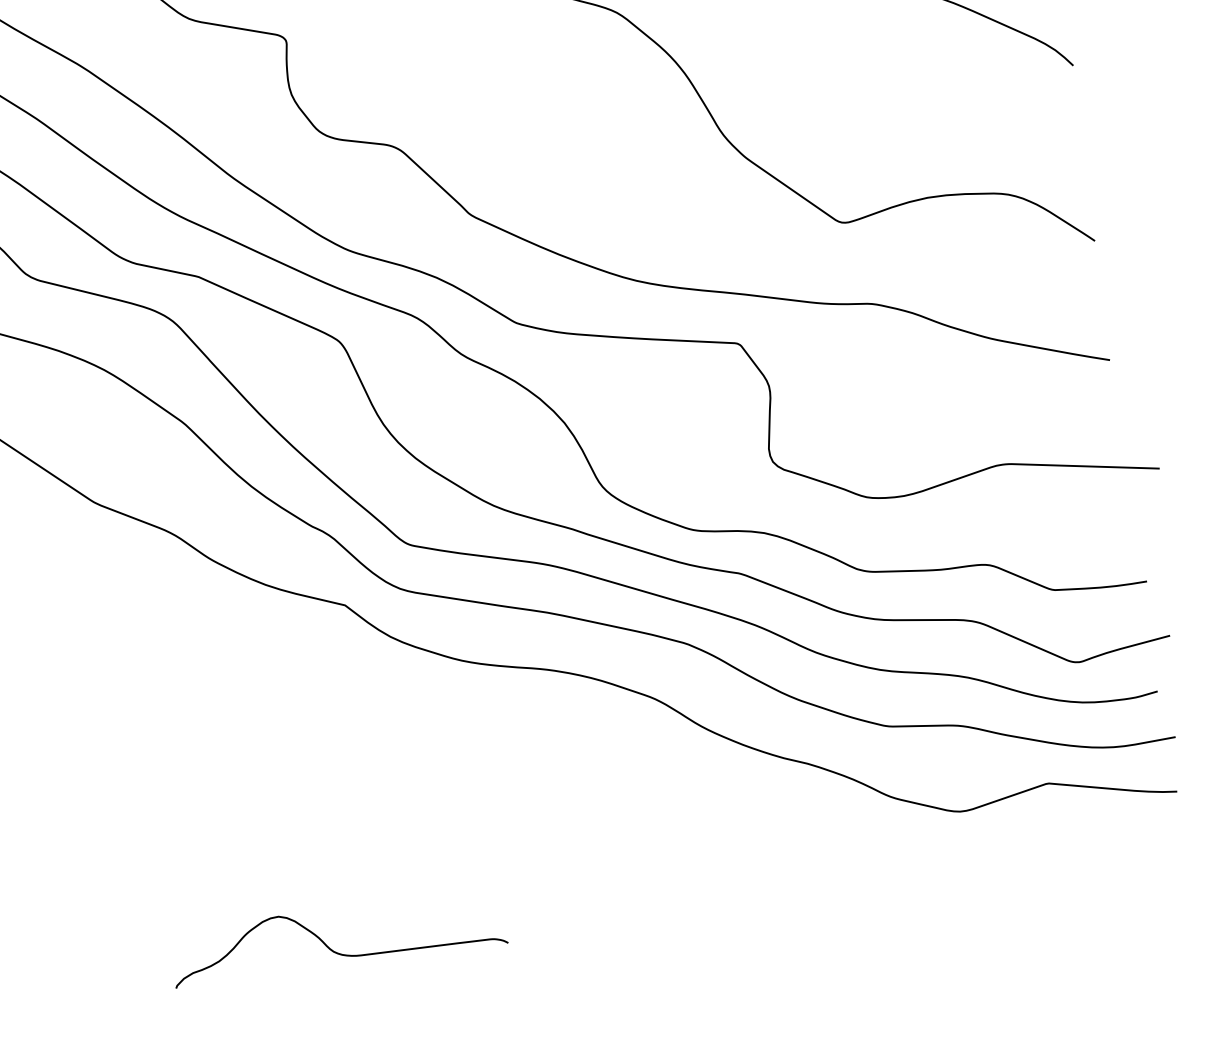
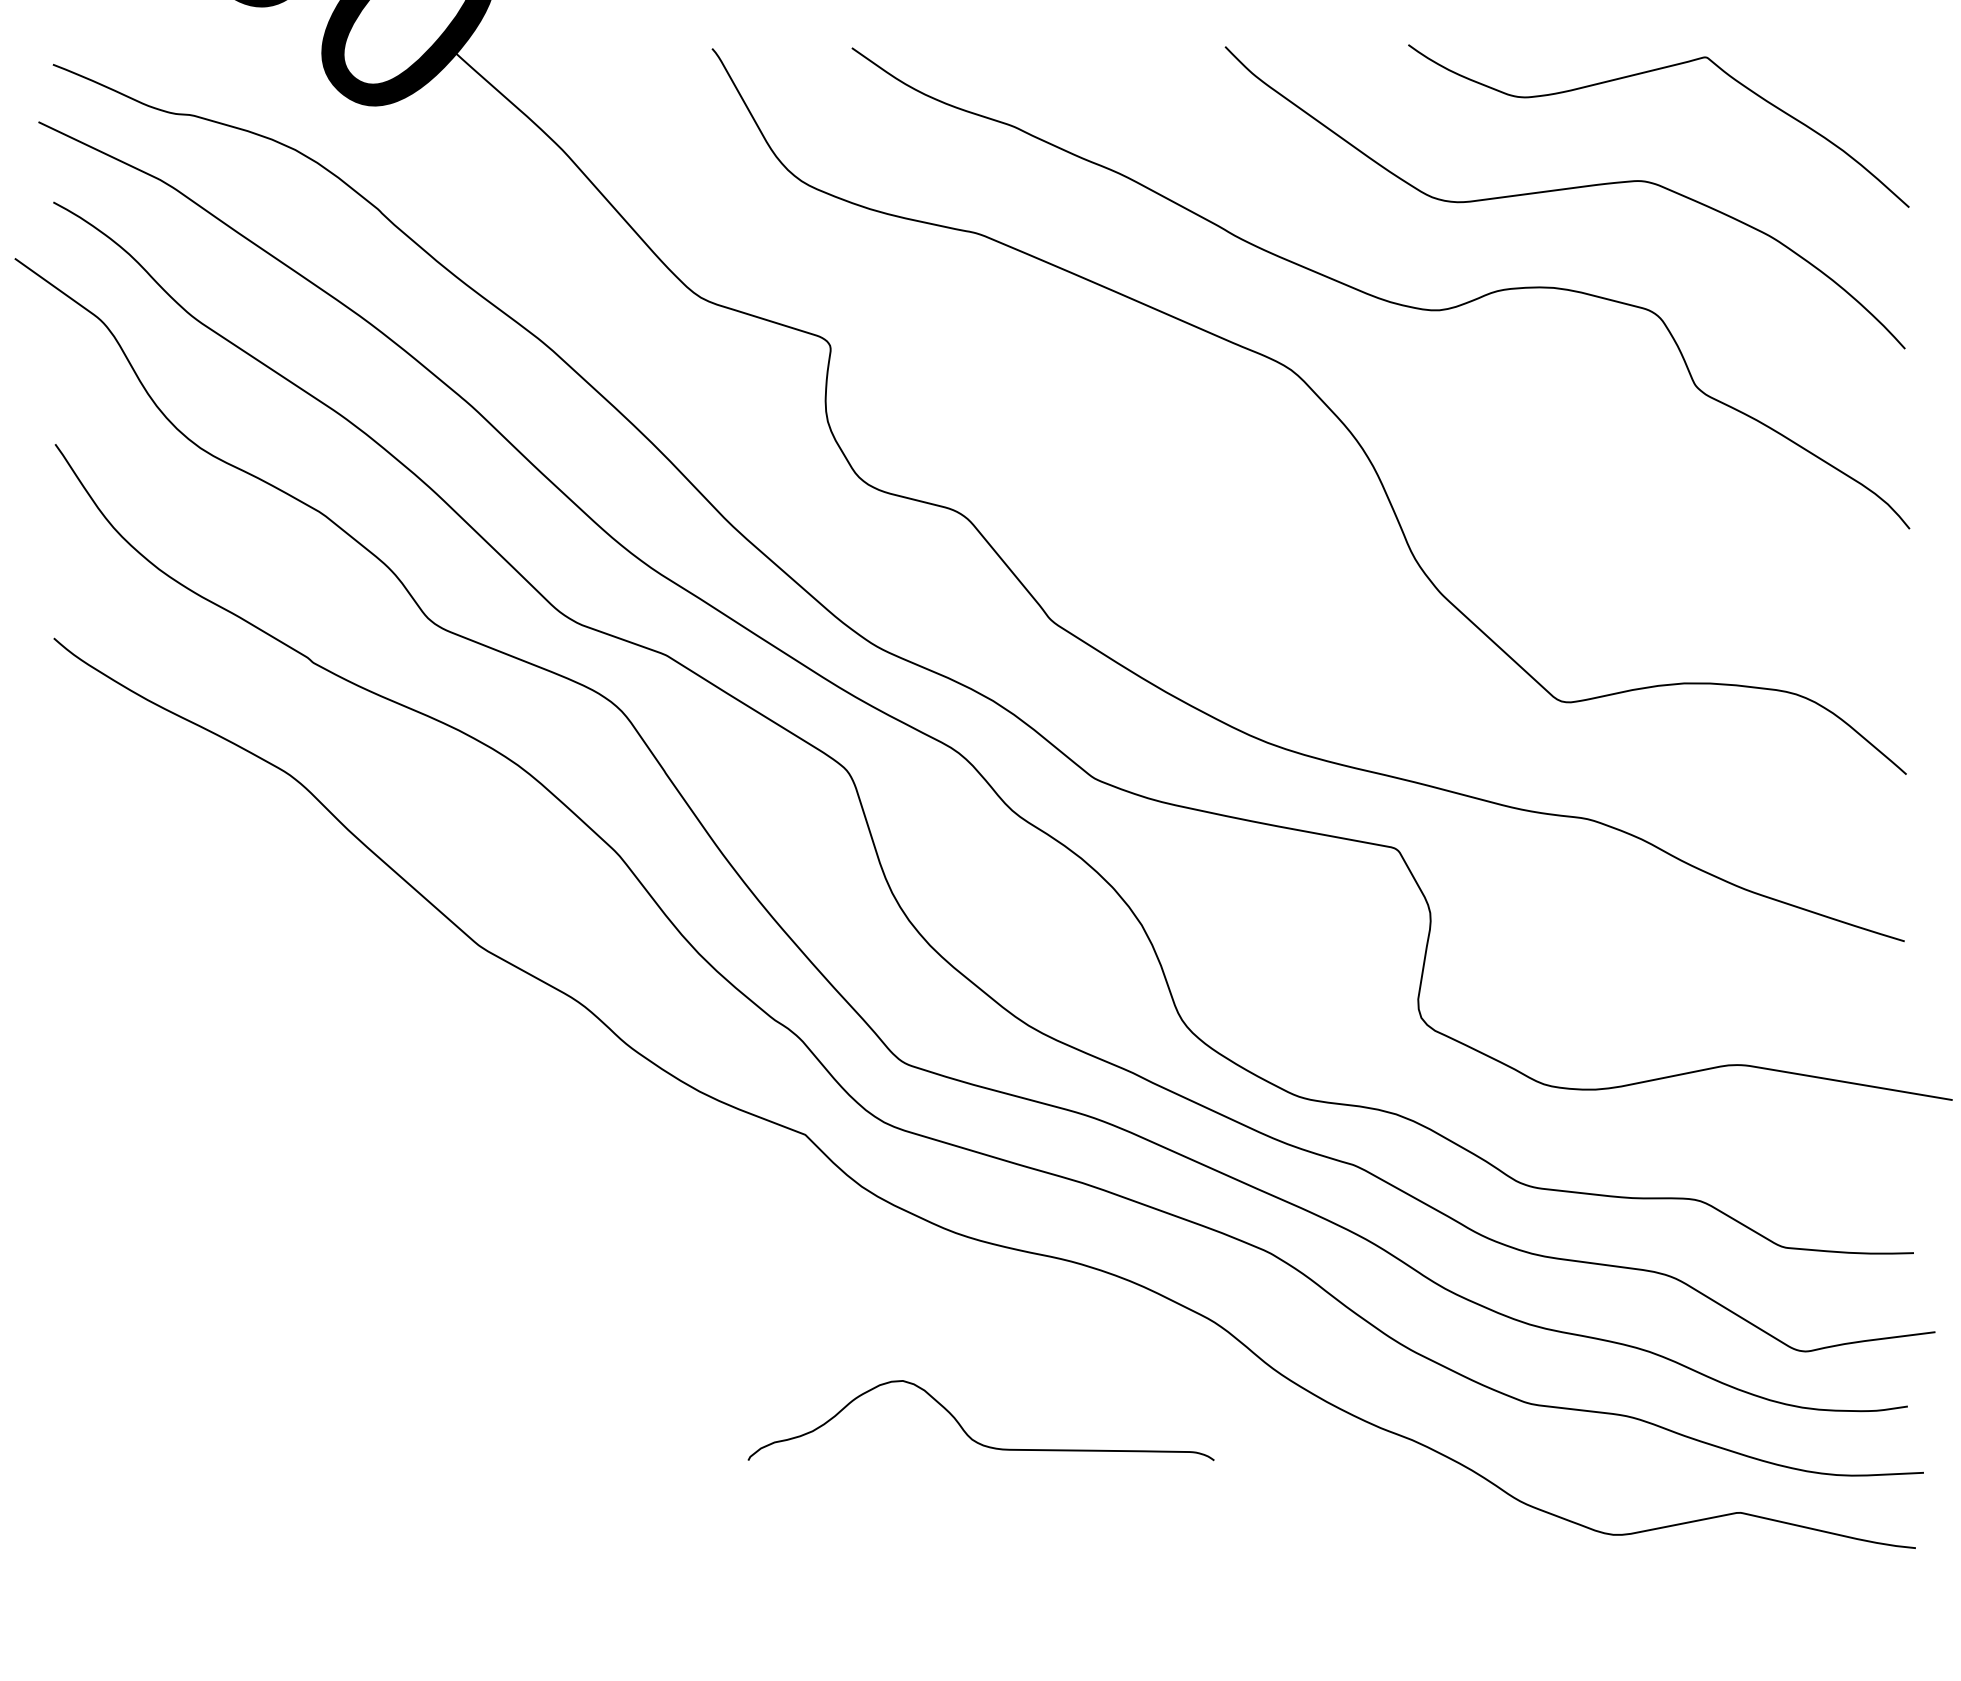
curve: (327, 945) -> (964, 1429), moved

